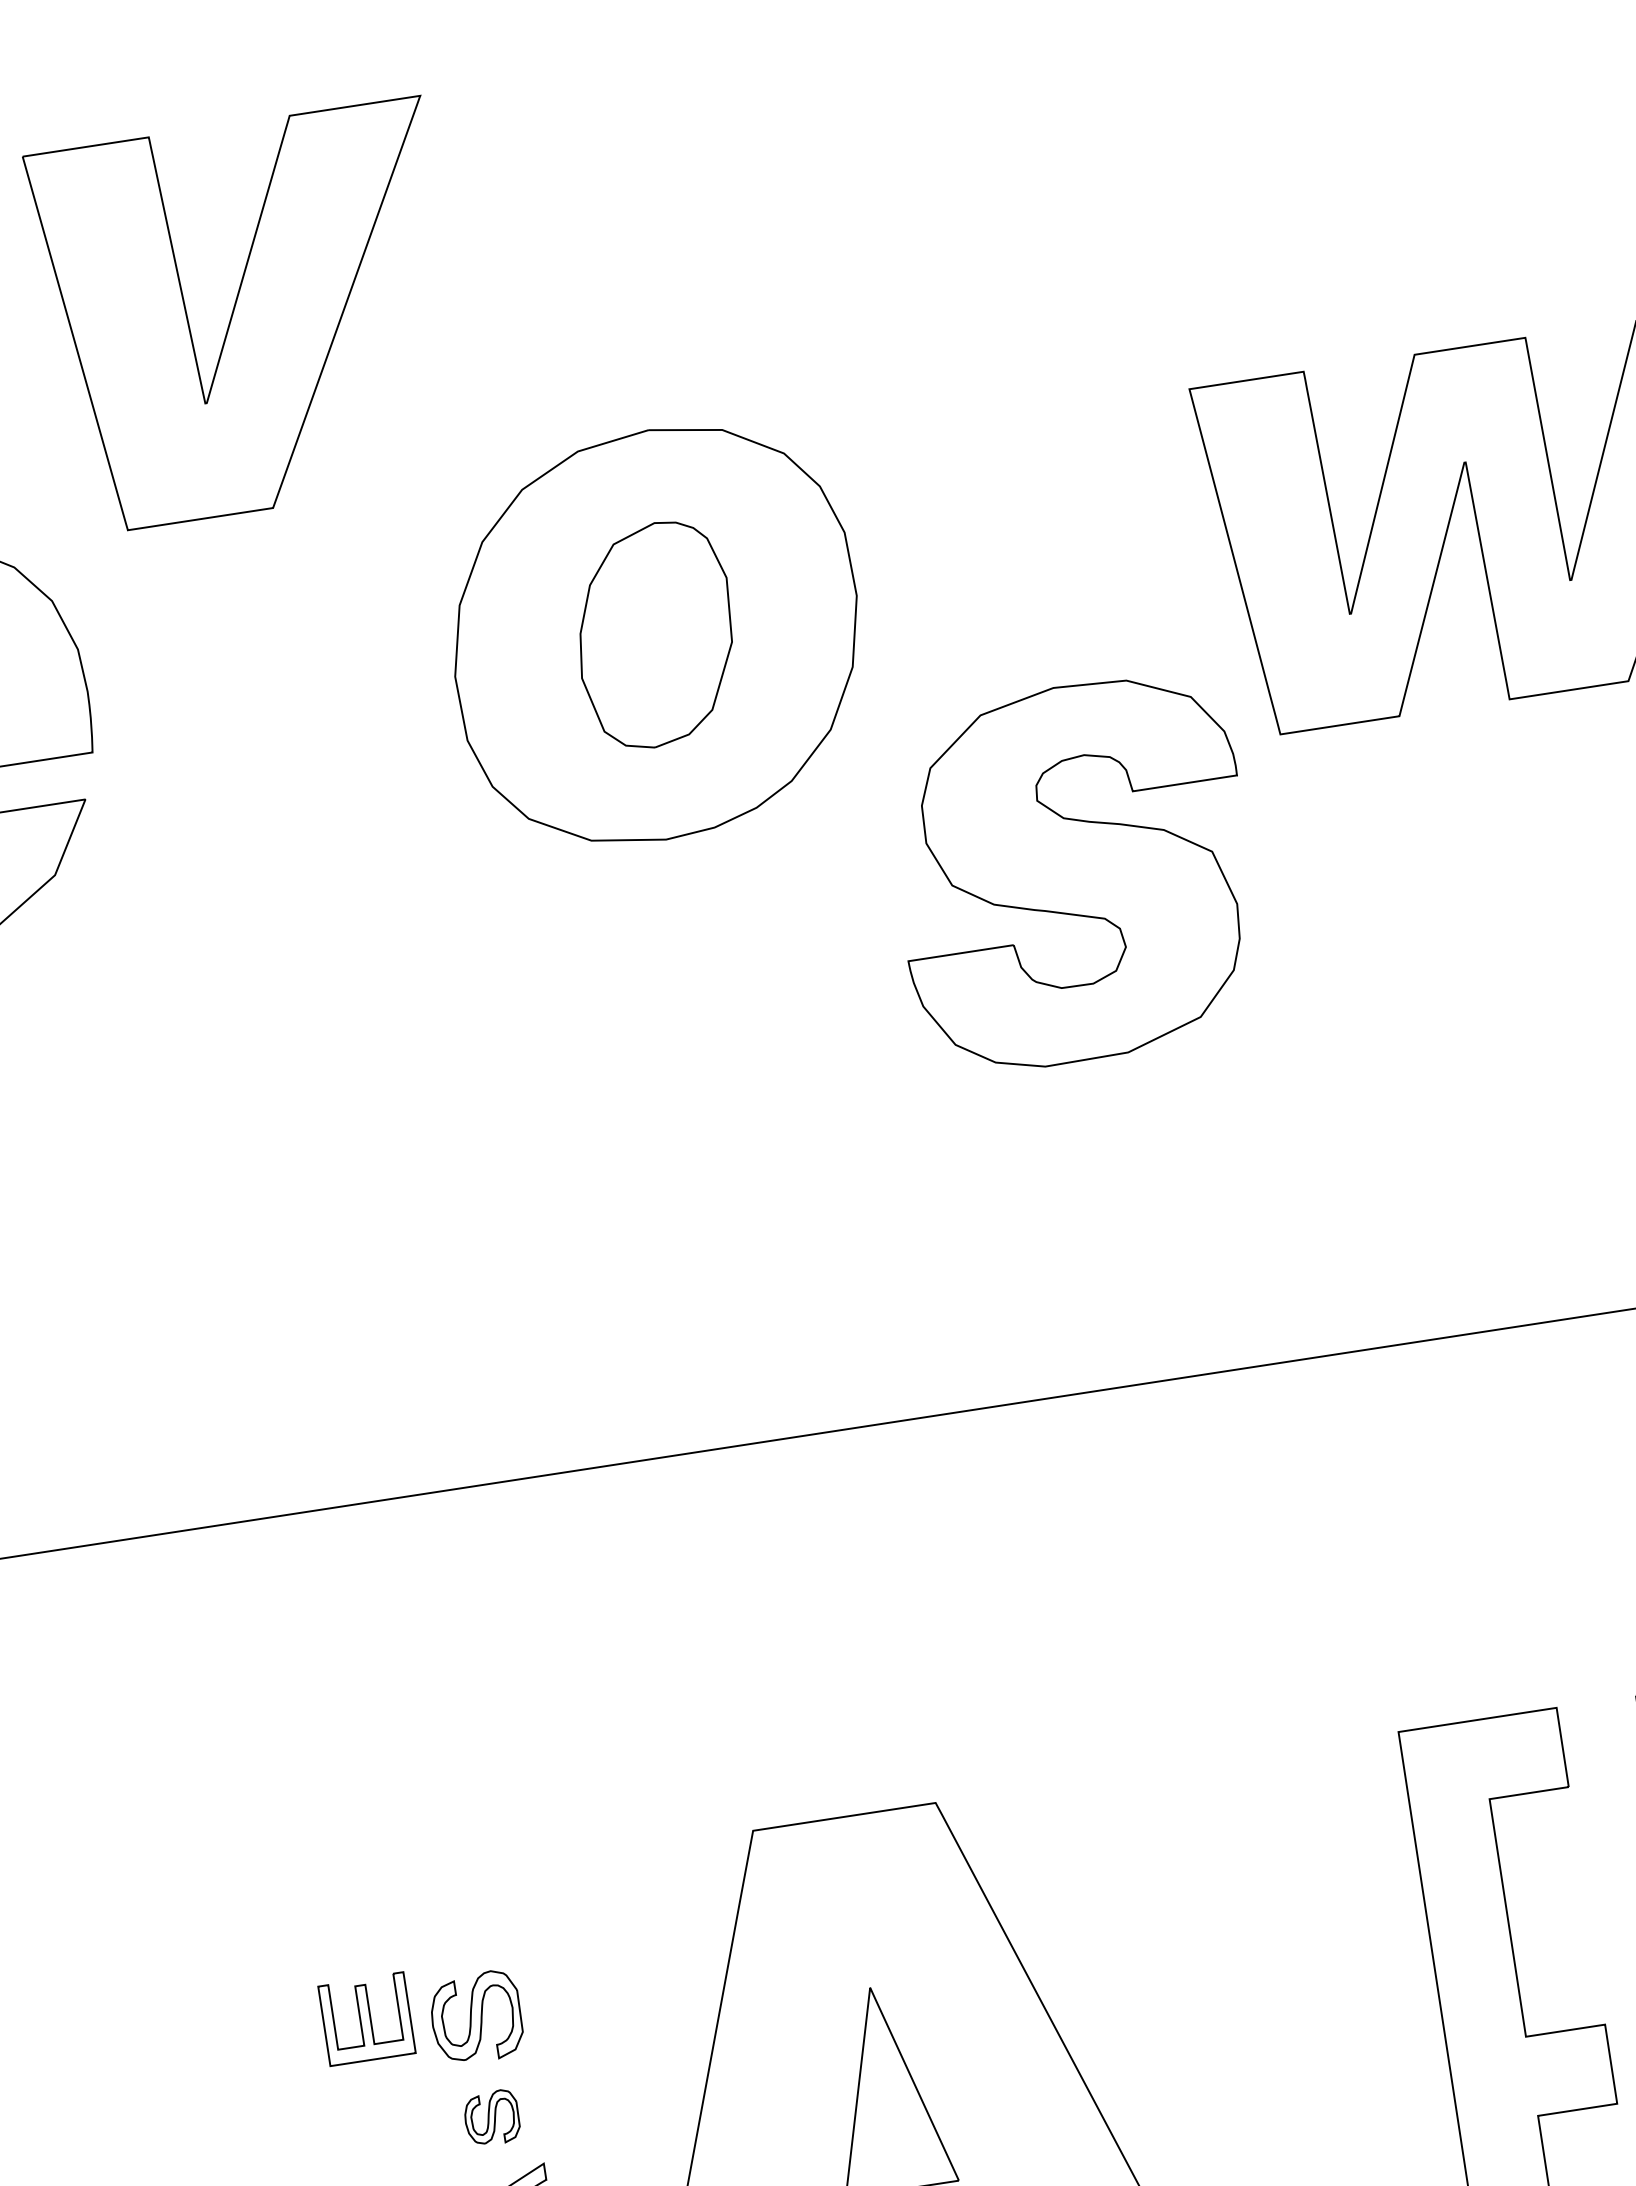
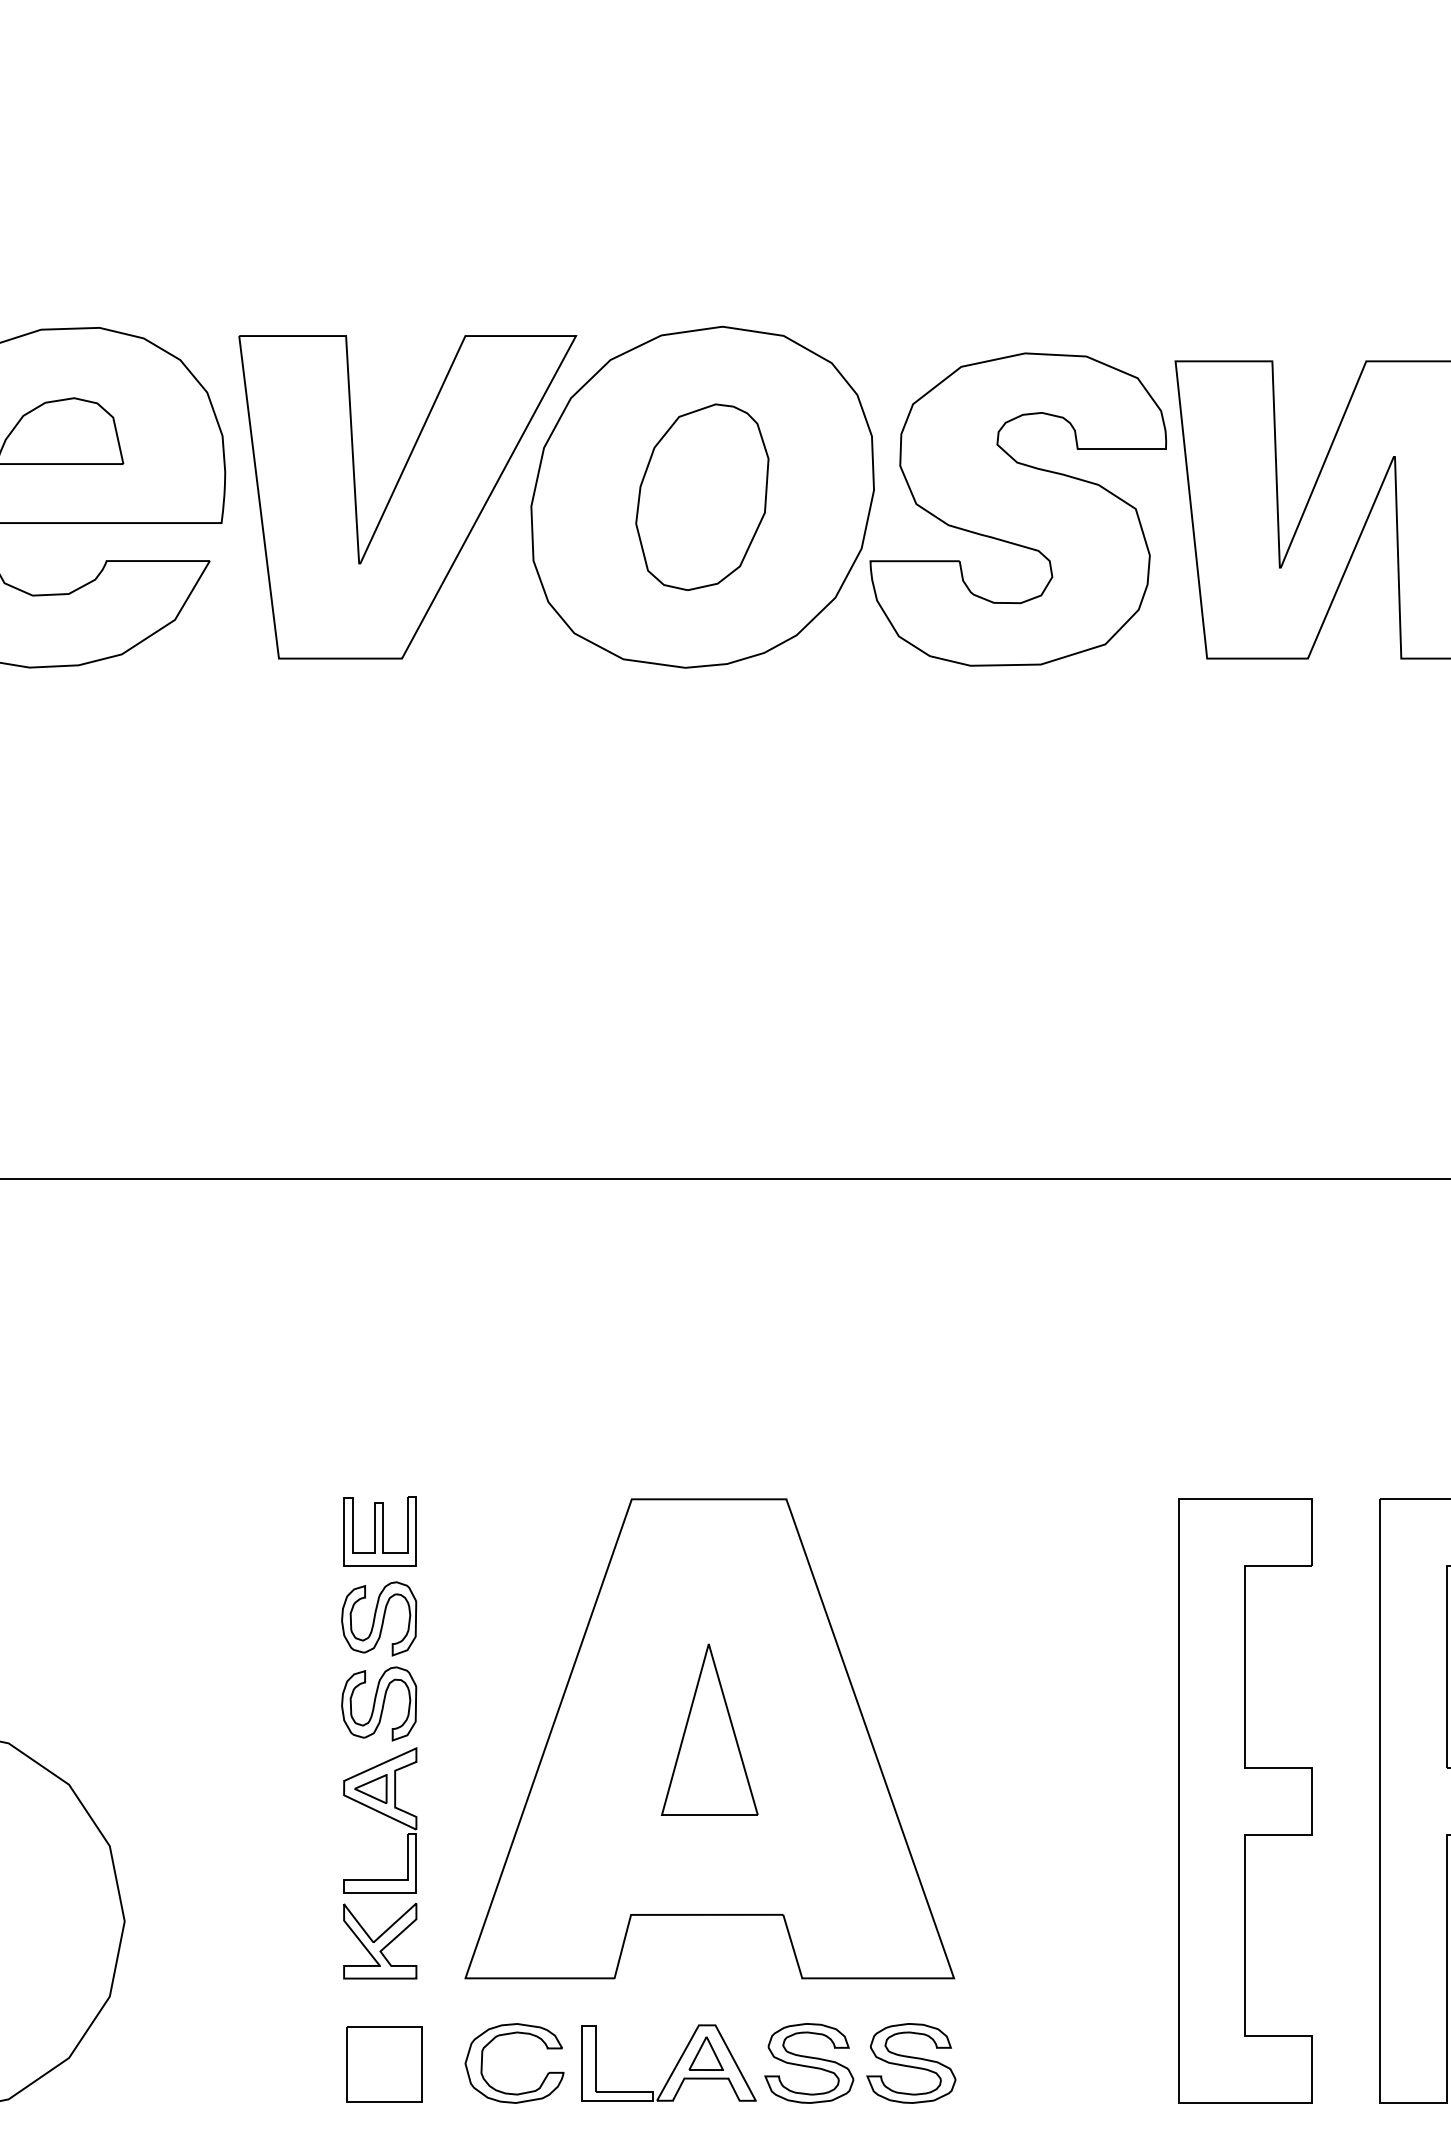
part: (250, 316) -> (407, 497), moved
part: (1073, 873) -> (1018, 509), moved
part: (366, 2019) -> (379, 1531), moved
part: (492, 2117) -> (379, 1703), size x1.67

